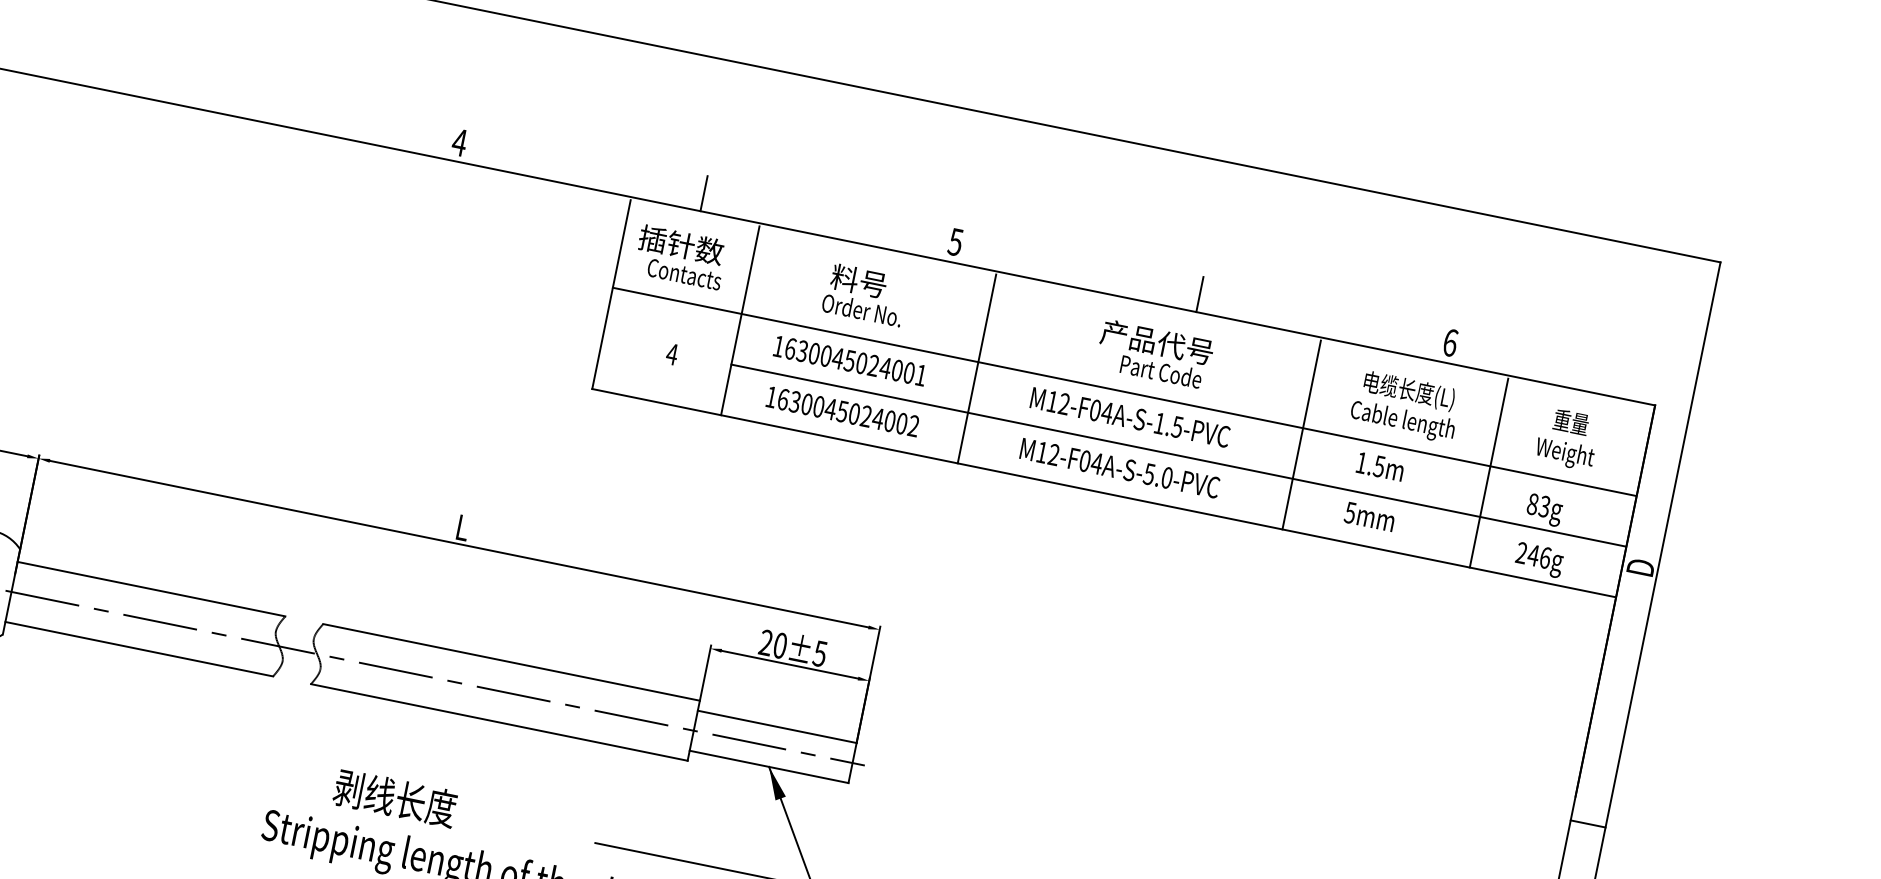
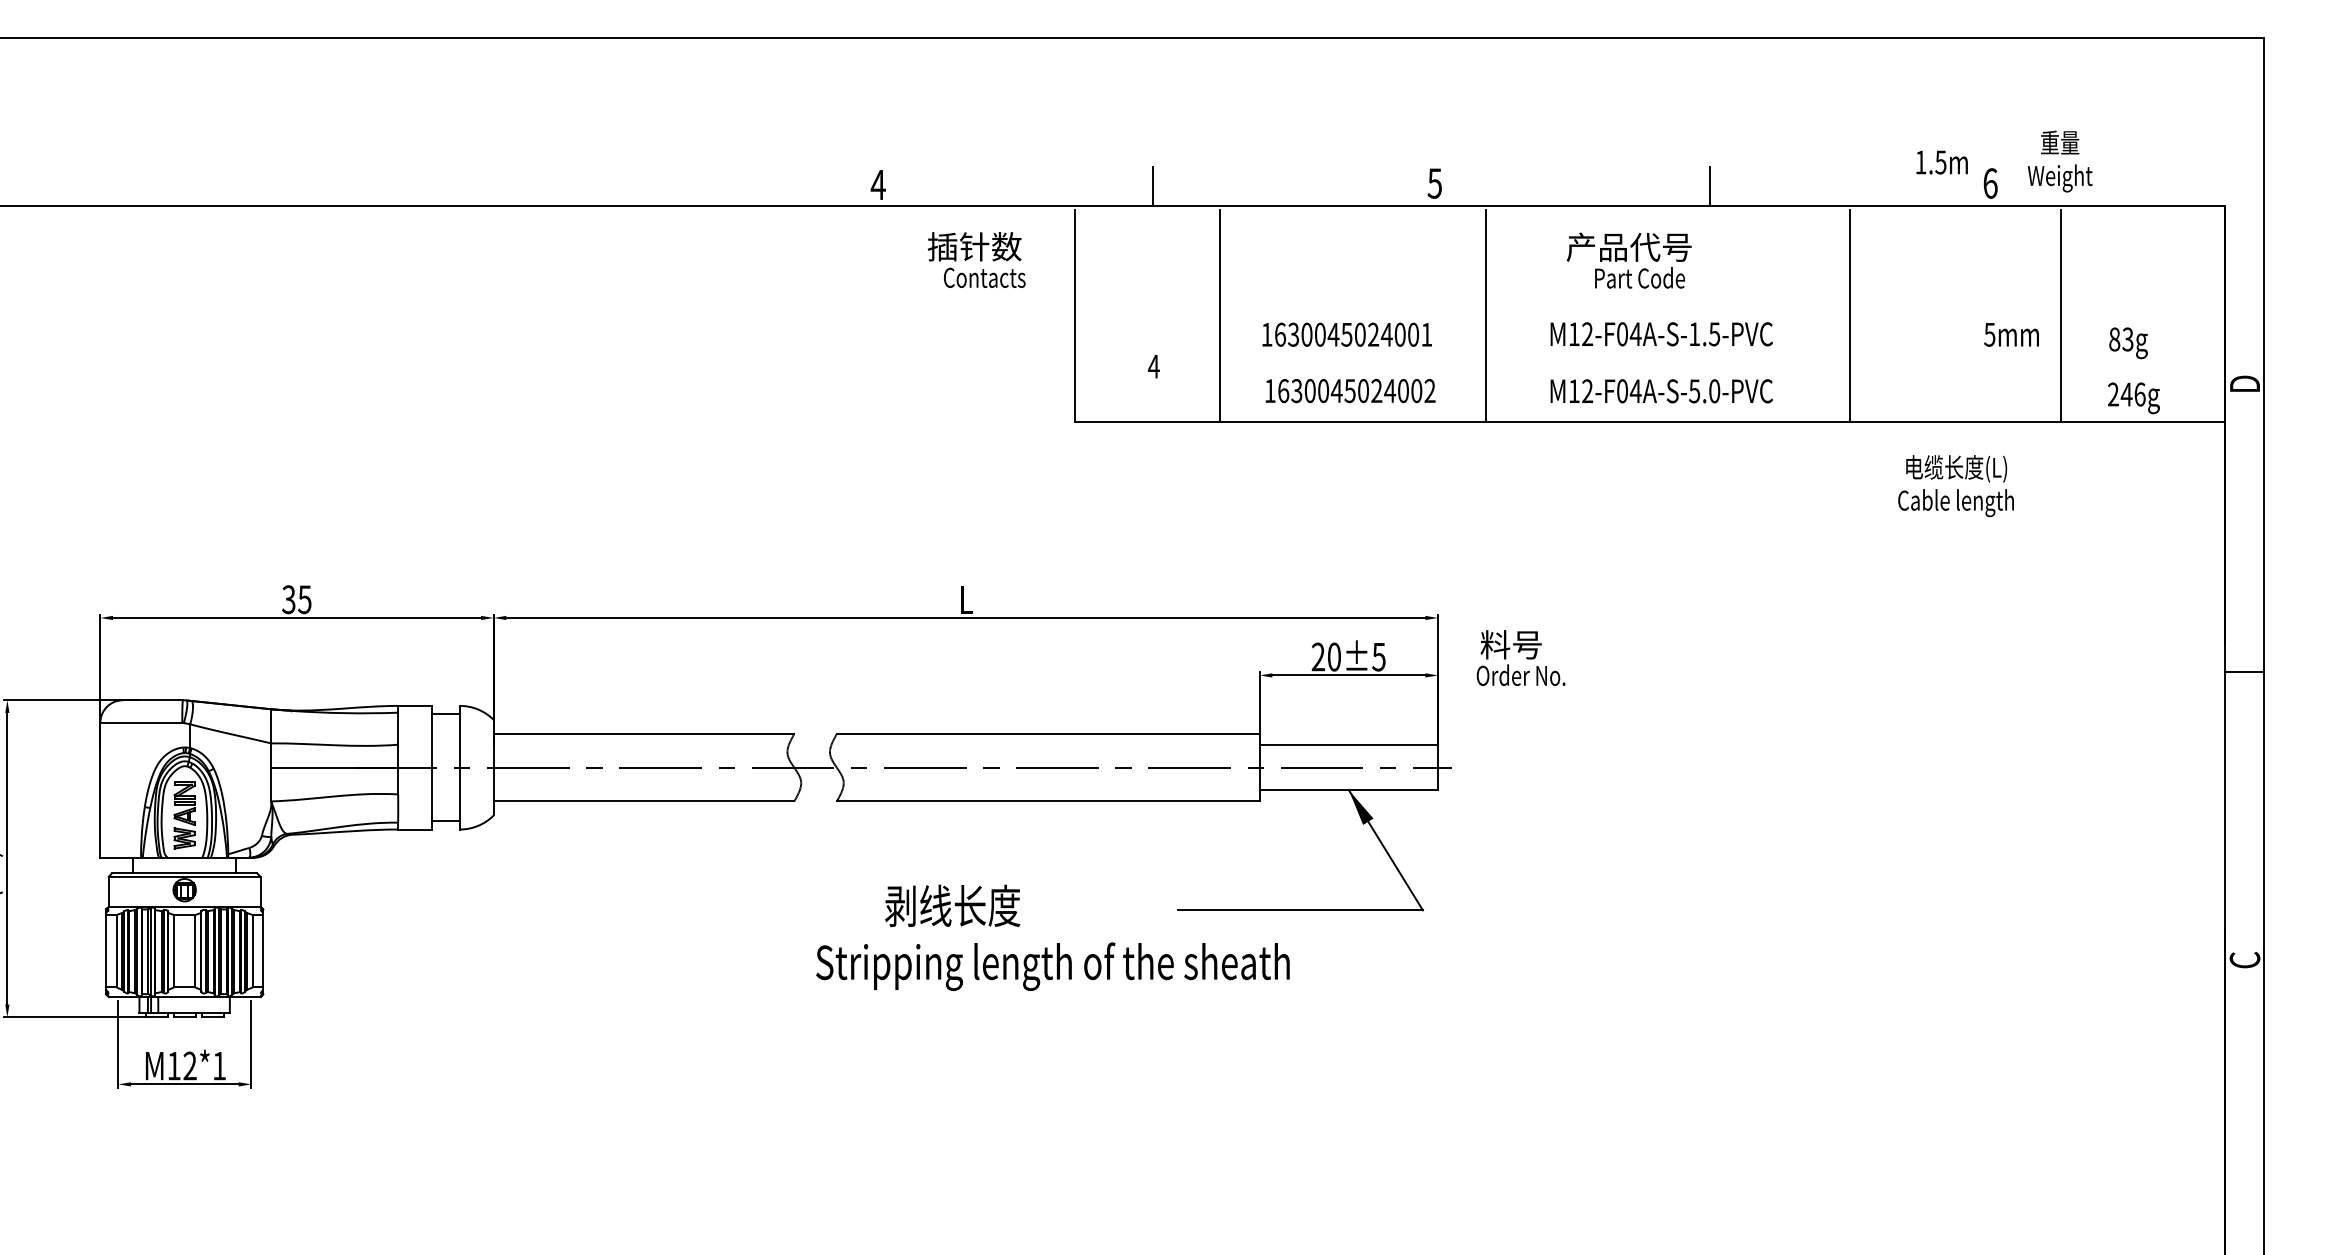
text: (680, 256) -> (976, 259), moved
text: (864, 294) -> (1520, 657), moved
text: (1154, 353) -> (1628, 260), moved
line: (1124, 391) -> (1649, 307), removed
text: (1405, 406) -> (1955, 486), moved
text: (1567, 438) -> (2059, 161), moved
line: (1178, 455) -> (1721, 364), removed
text: (1379, 466) -> (1941, 162), moved
text: (1369, 516) -> (2011, 334), moved

